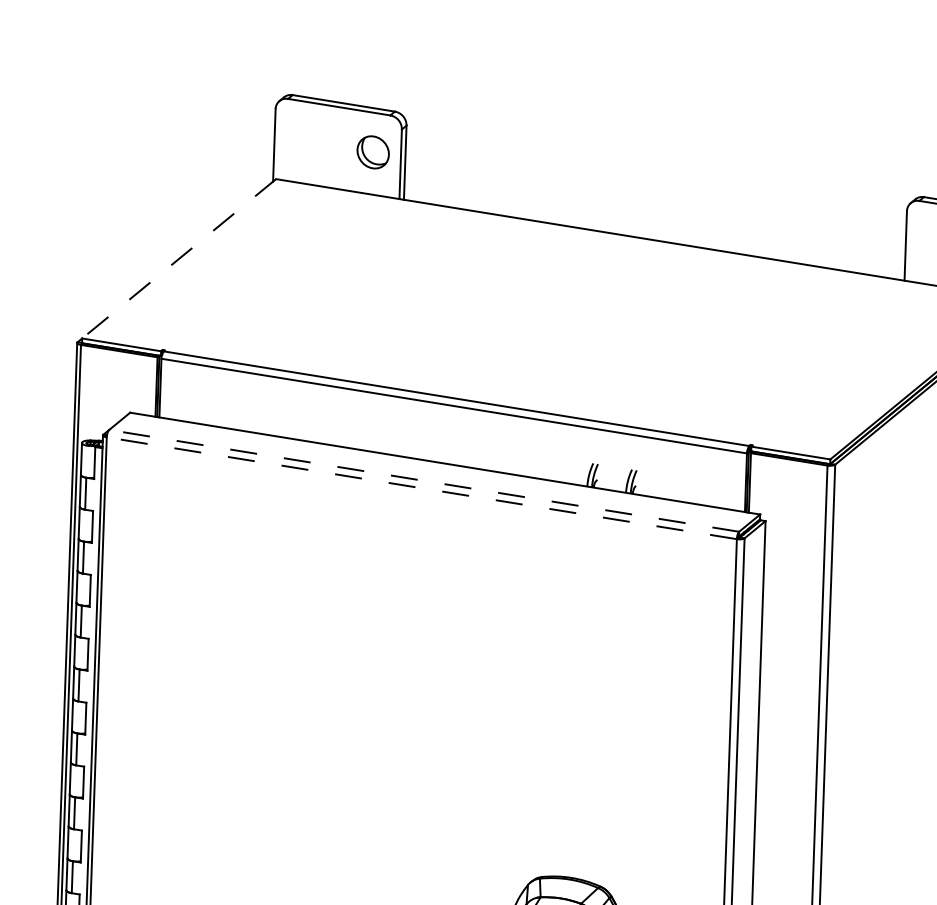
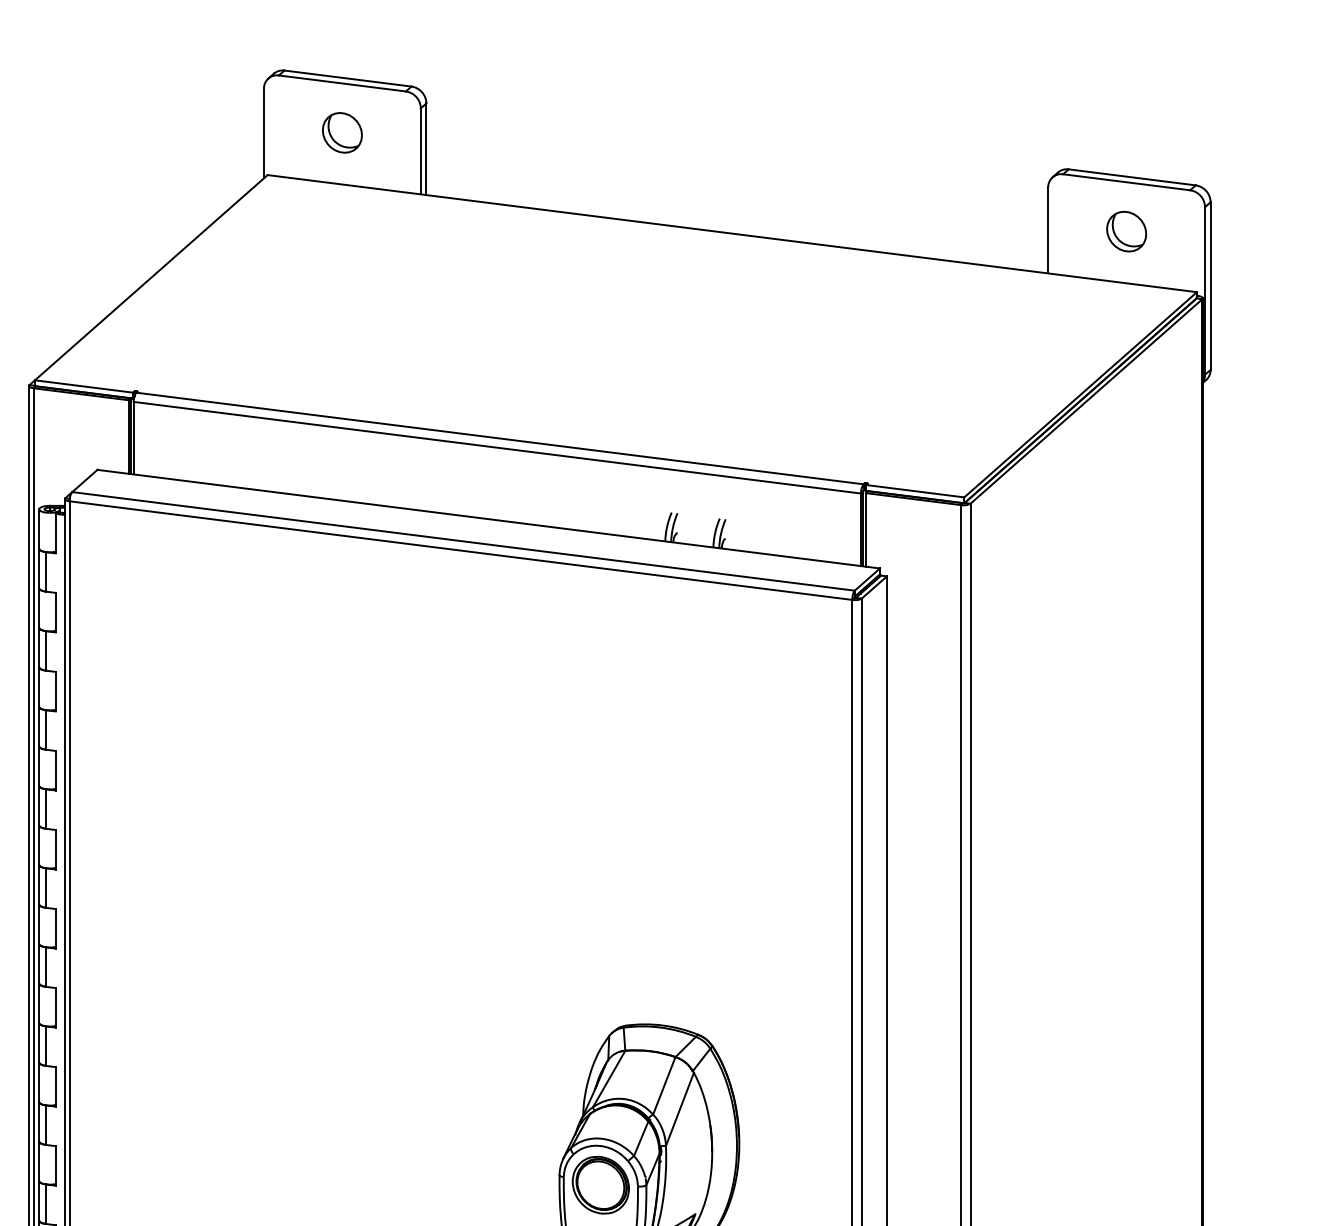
part: (373, 152) -> (342, 132), moved
line: (178, 259) -> (150, 278), dashed -> solid
line: (424, 480) -> (463, 541), dashed -> solid
line: (421, 488) -> (460, 550), dashed -> solid

